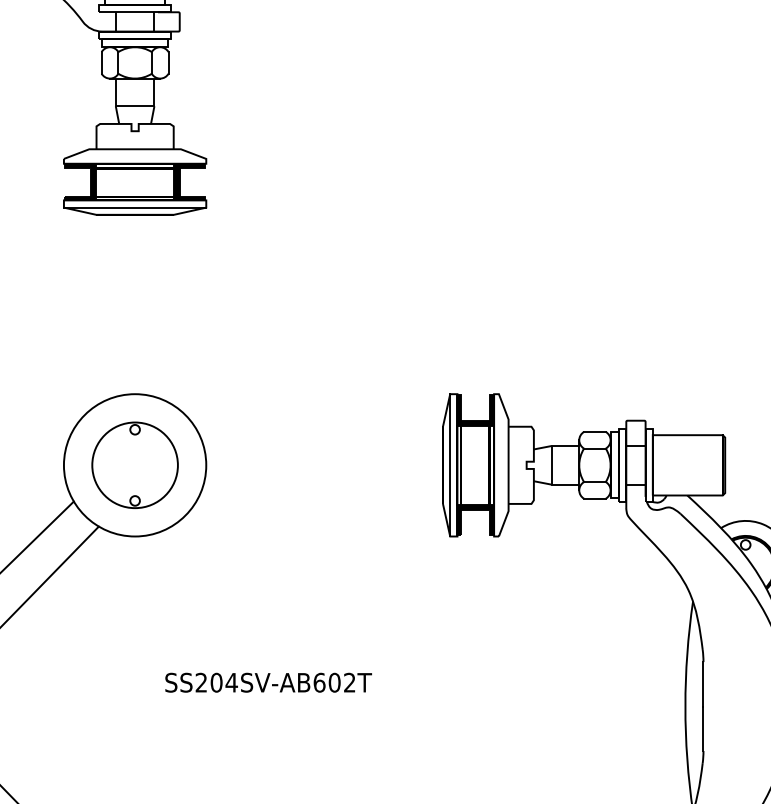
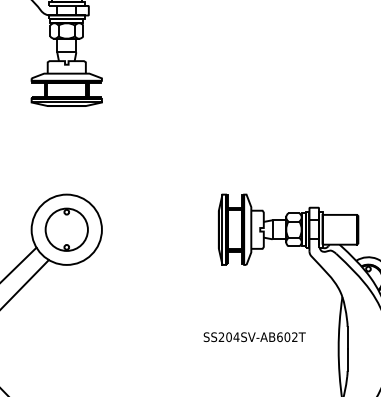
text: (268, 683) -> (254, 337), moved

